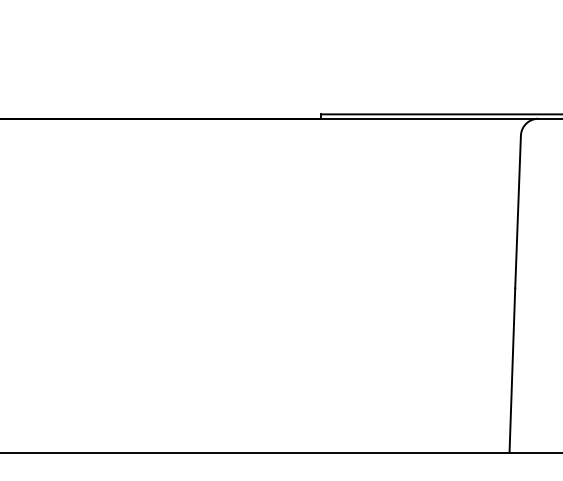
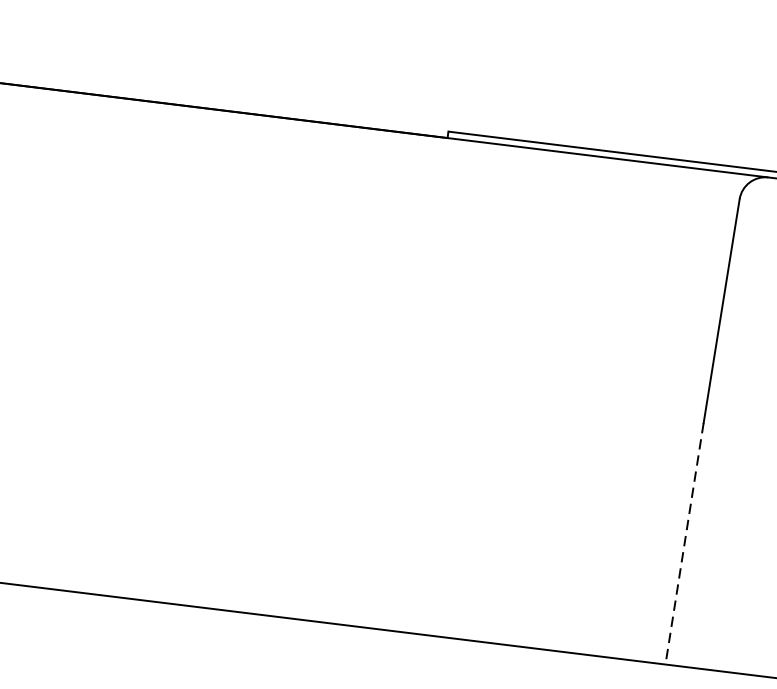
line: (512, 371) -> (684, 545), solid -> dashed

